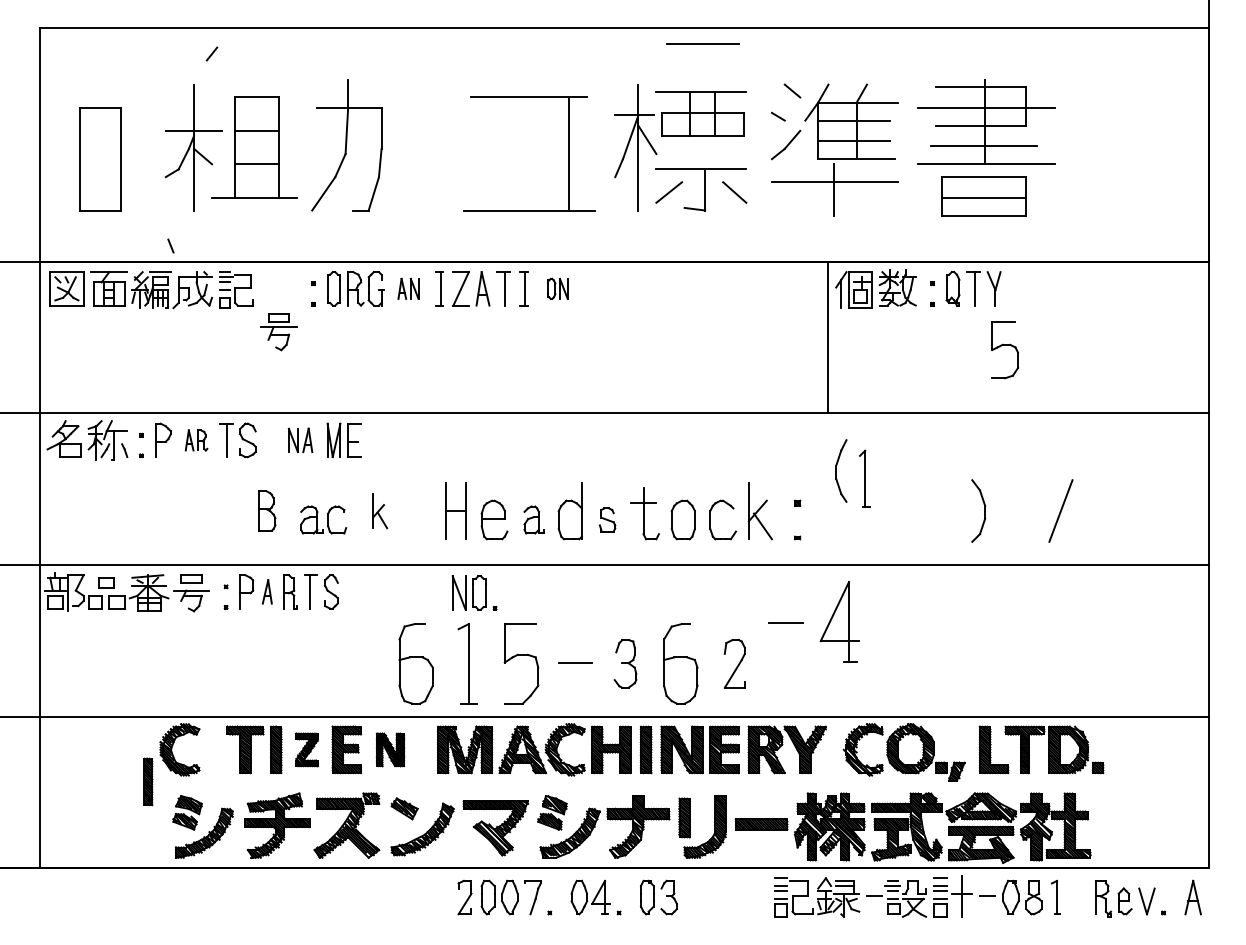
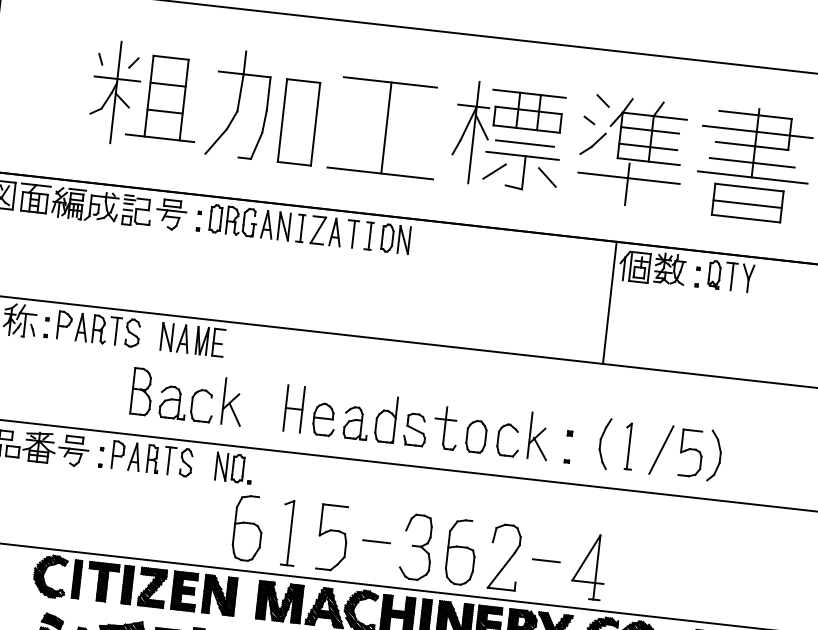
line: (702, 43) -> (524, 143), moved
line: (211, 53) -> (133, 62), moved
line: (568, 153) -> (386, 127), moved
part: (100, 159) -> (298, 122), moved
line: (170, 245) -> (100, 58), moved
part: (408, 288) -> (275, 225), size x1.67
part: (557, 288) -> (395, 238), size x1.67
part: (278, 332) -> (171, 215), moved
part: (1005, 350) -> (691, 453), moved
part: (196, 440) -> (91, 328), size x1.67
part: (300, 440) -> (175, 338), size x1.43
part: (841, 470) -> (604, 443), moved
part: (864, 478) -> (628, 446), moved
part: (267, 510) -> (142, 391), size x1.43
line: (1060, 510) -> (661, 449), moved
part: (379, 511) -> (232, 402), size x1.67
part: (323, 519) -> (186, 403), size x1.43
part: (534, 519) -> (356, 422), size x1.43
part: (607, 519) -> (415, 429), size x1.67
part: (267, 591) -> (134, 456), size x1.43
part: (474, 592) -> (234, 467), moved
part: (839, 621) -> (589, 566), moved
line: (785, 622) -> (545, 560), moved
part: (625, 663) -> (416, 547), size x1.67
part: (734, 663) -> (504, 556), size x1.67
part: (306, 749) -> (152, 587), size x1.43
part: (390, 749) -> (219, 595), size x1.43
part: (148, 781) -> (77, 579), moved

